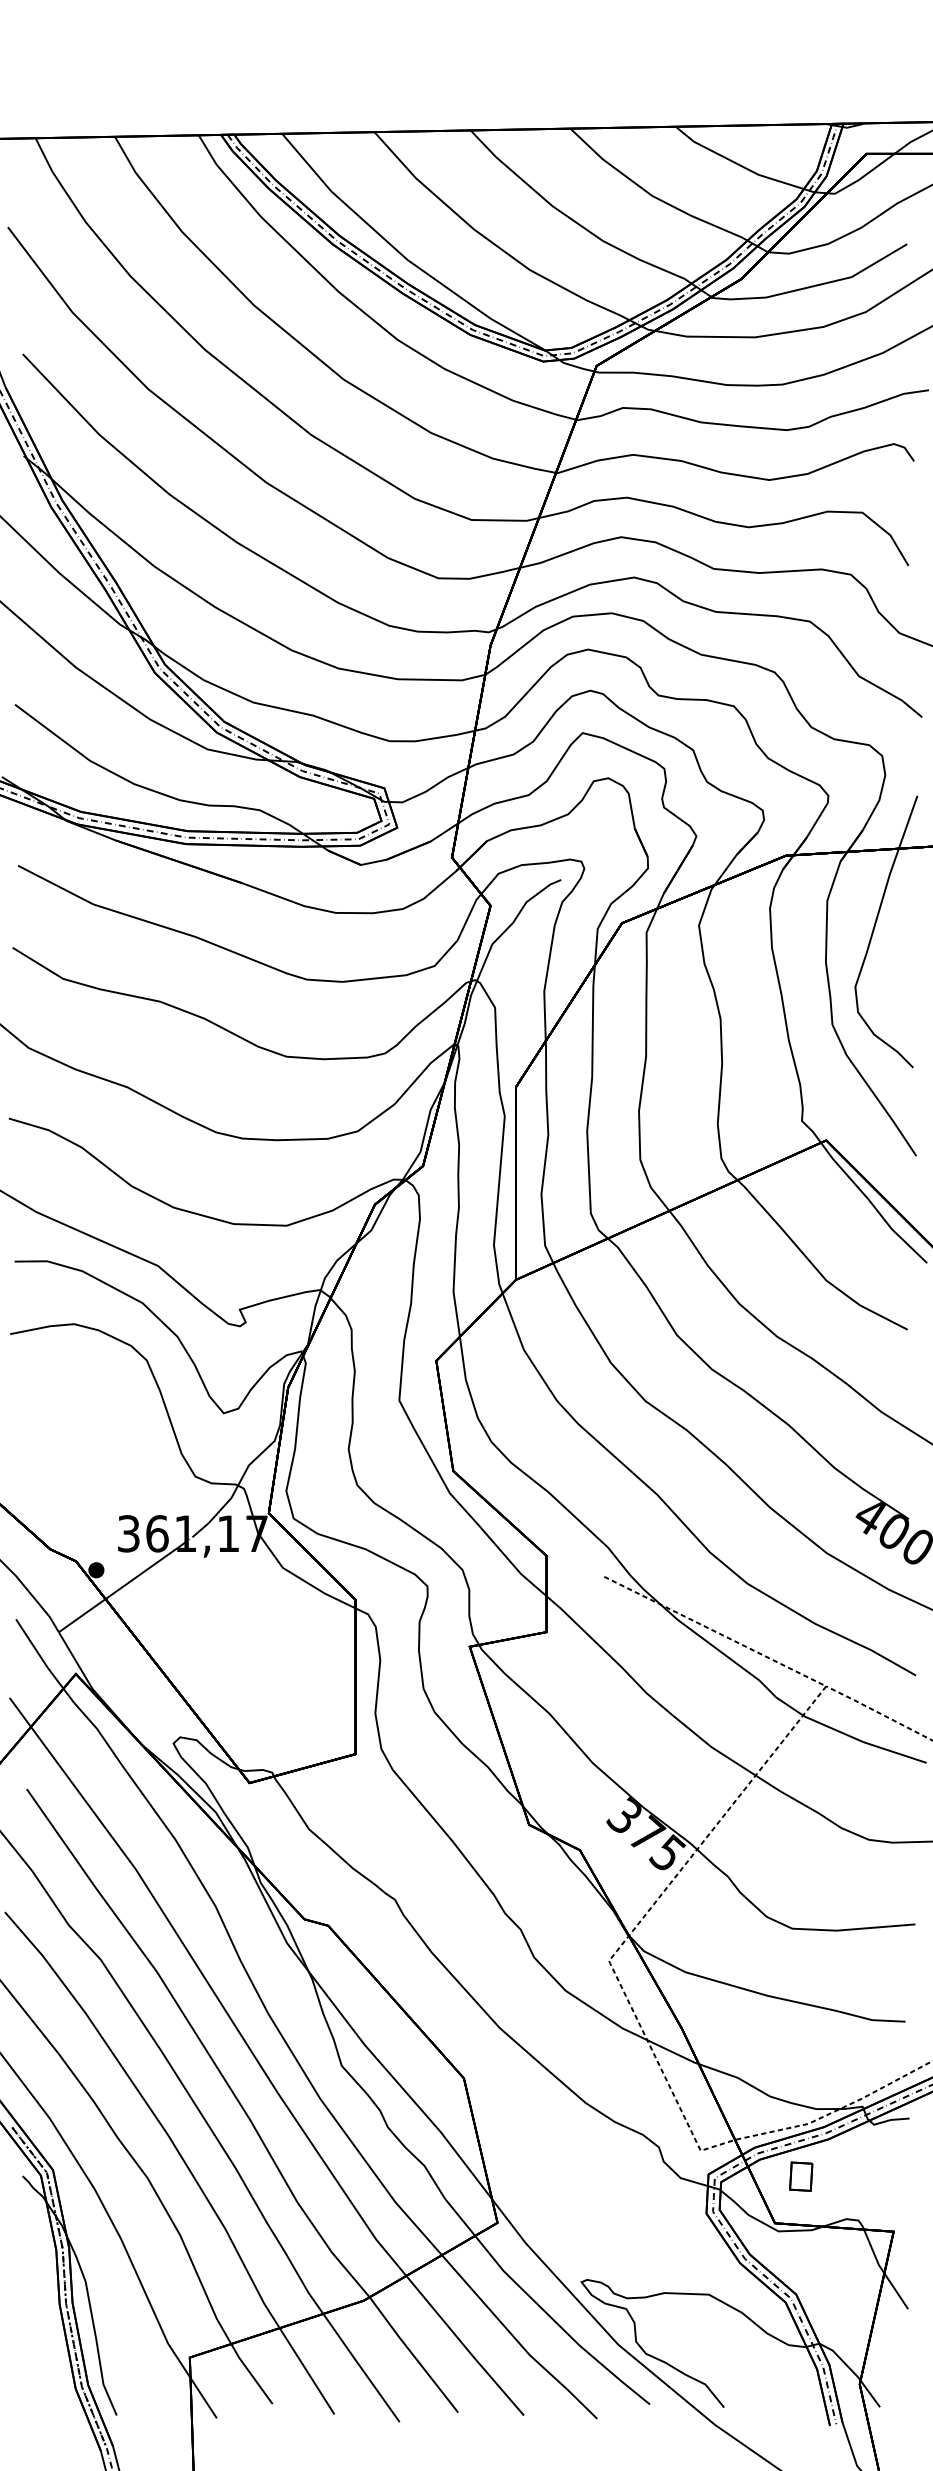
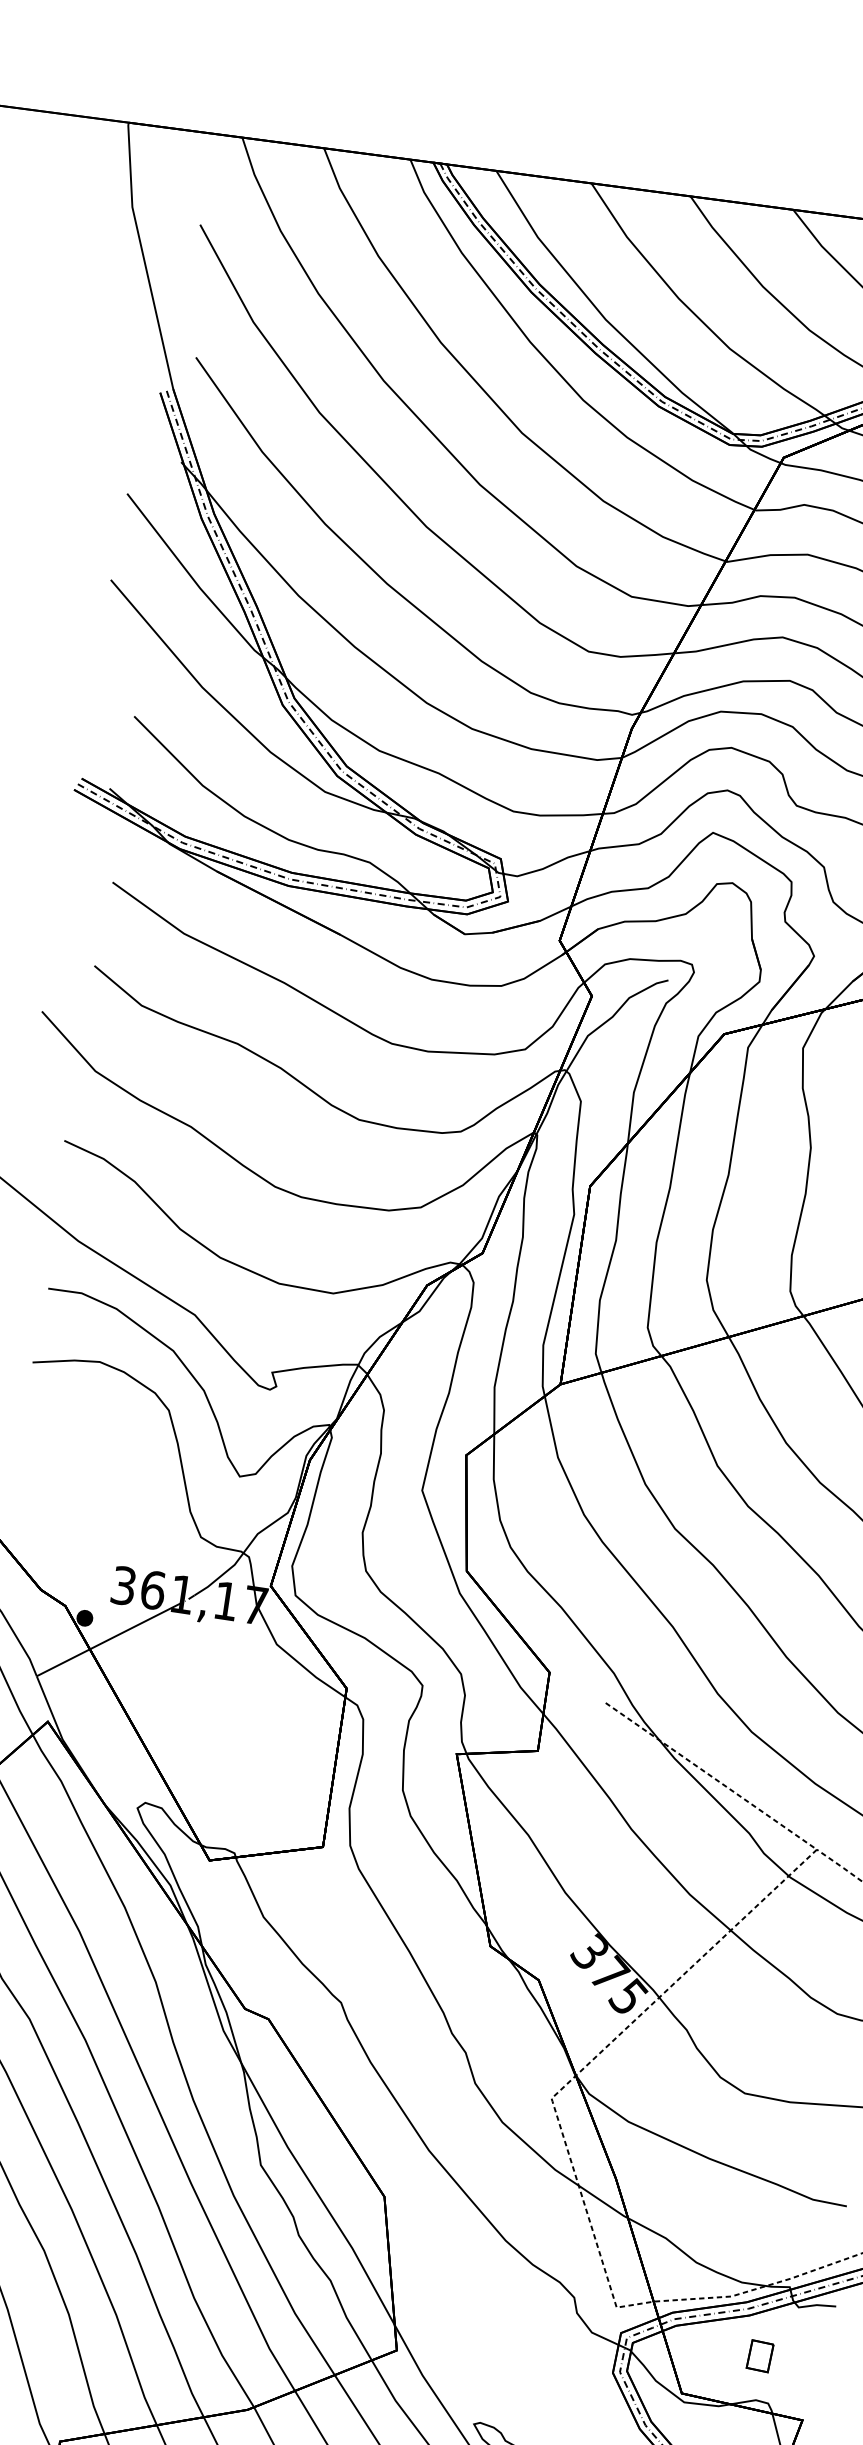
part: (801, 2176) -> (760, 2356), moved

